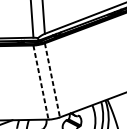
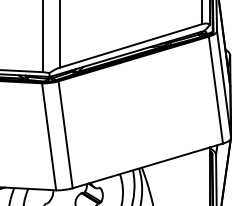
line: (52, 80) -> (65, 134), dashed -> solid
line: (41, 82) -> (49, 136), dashed -> solid

